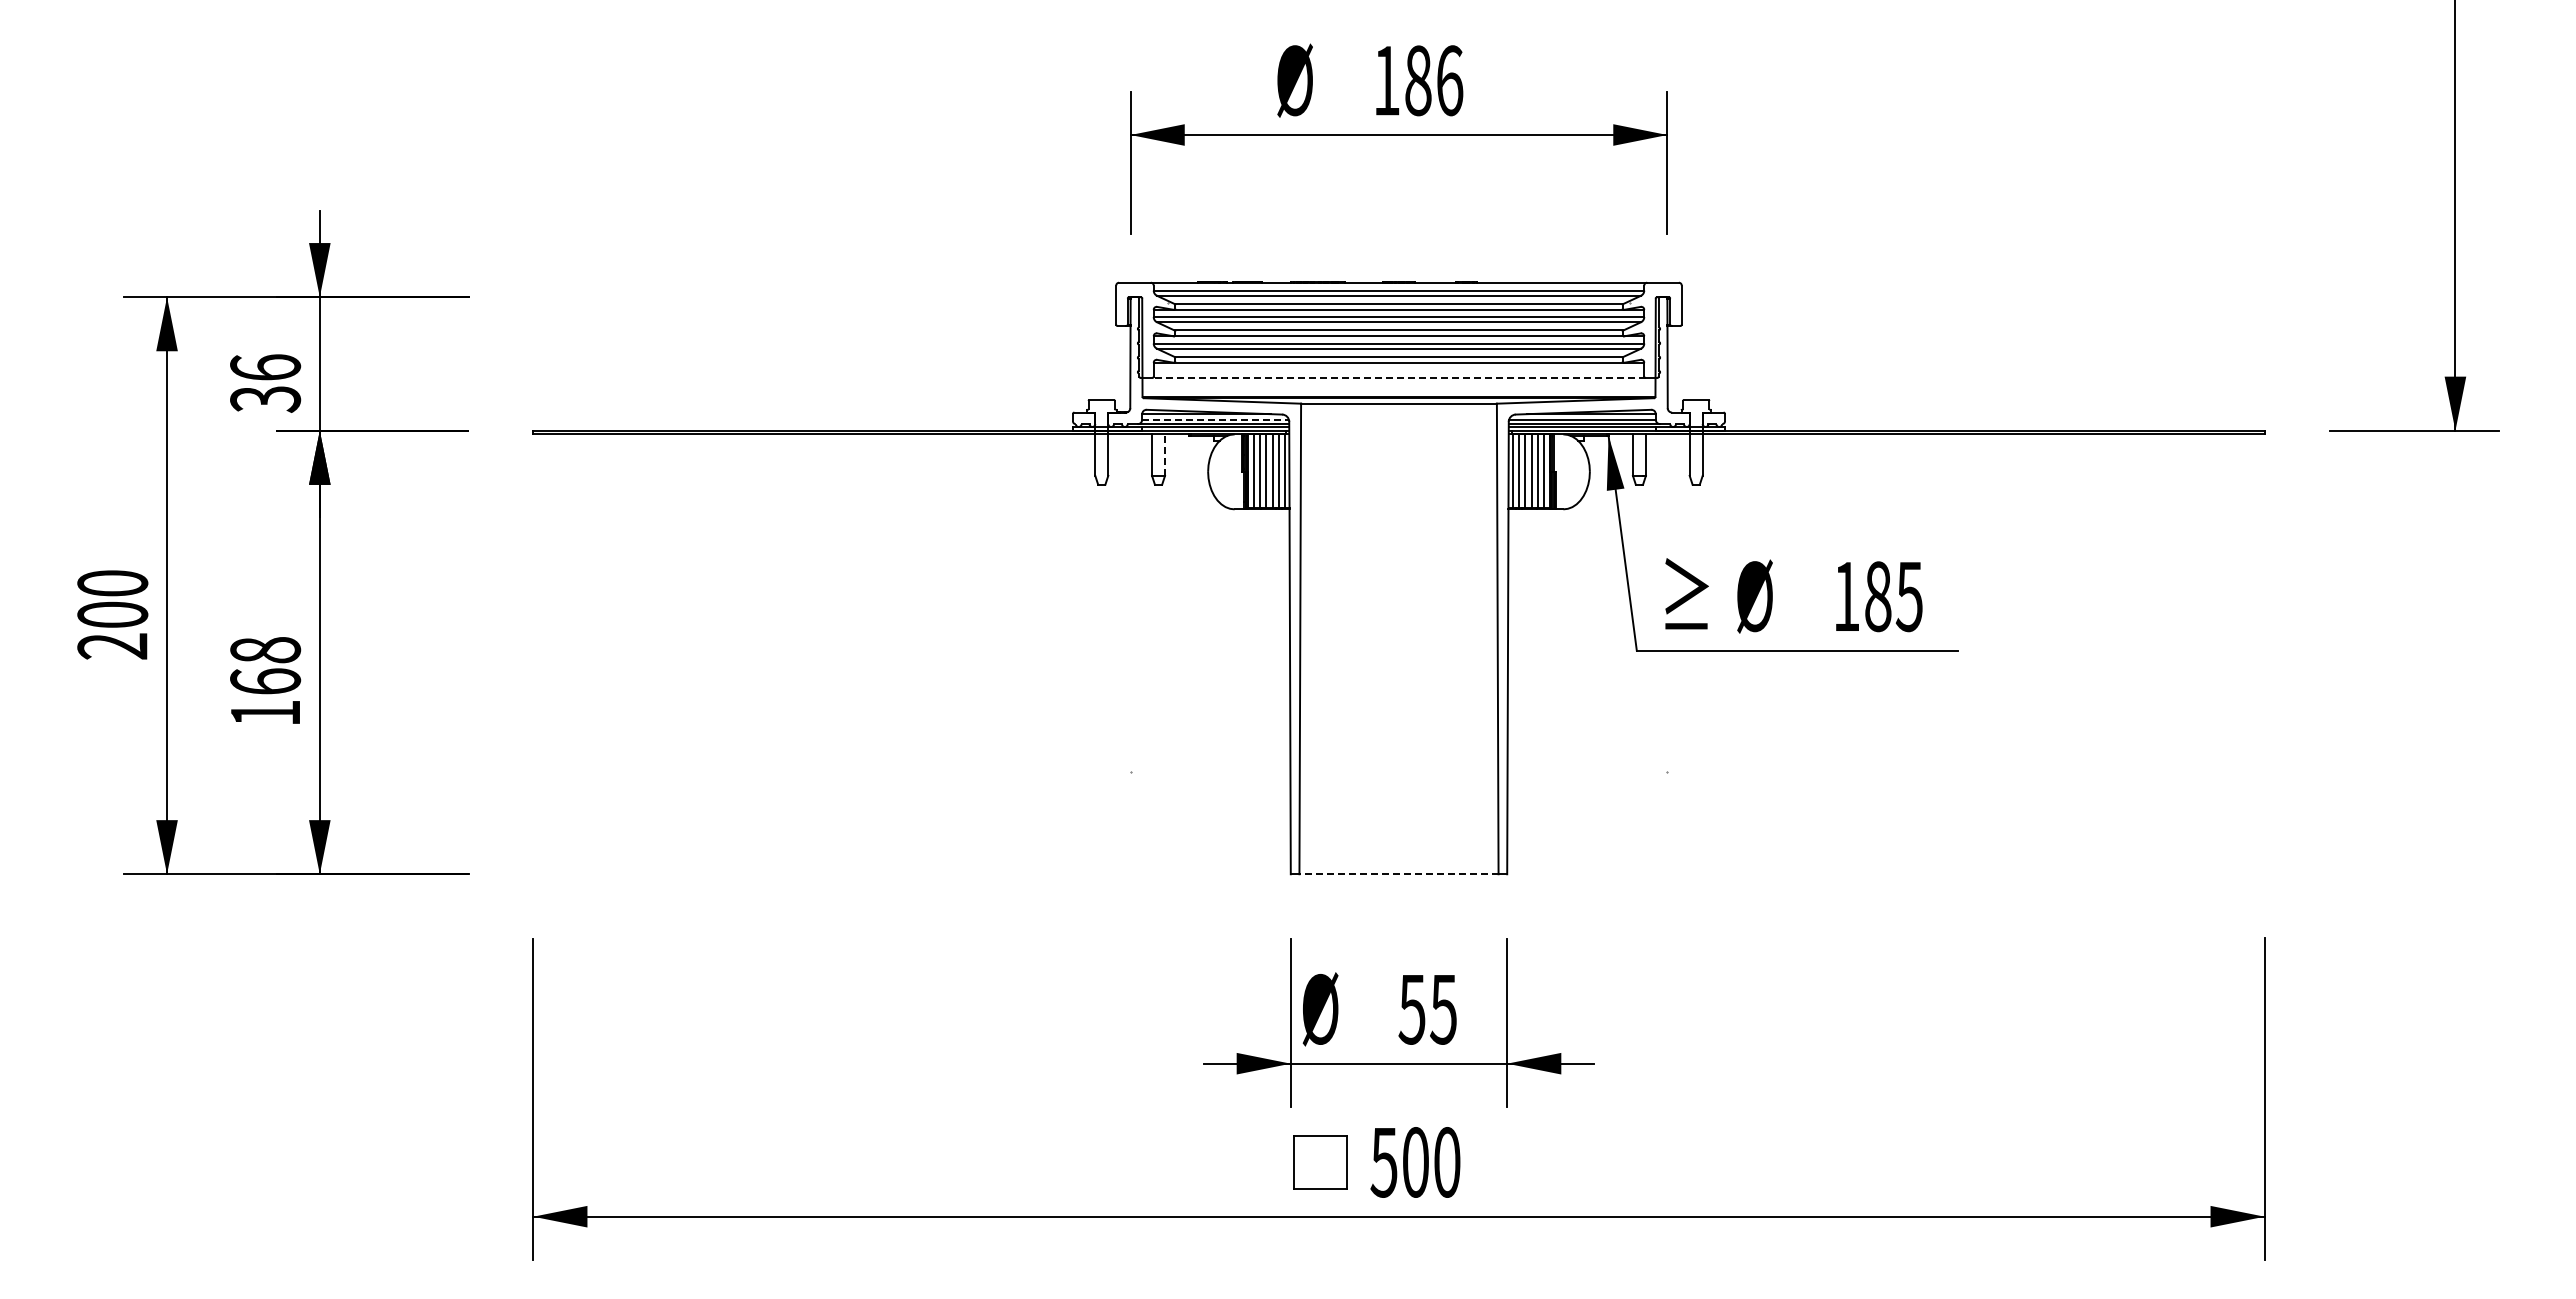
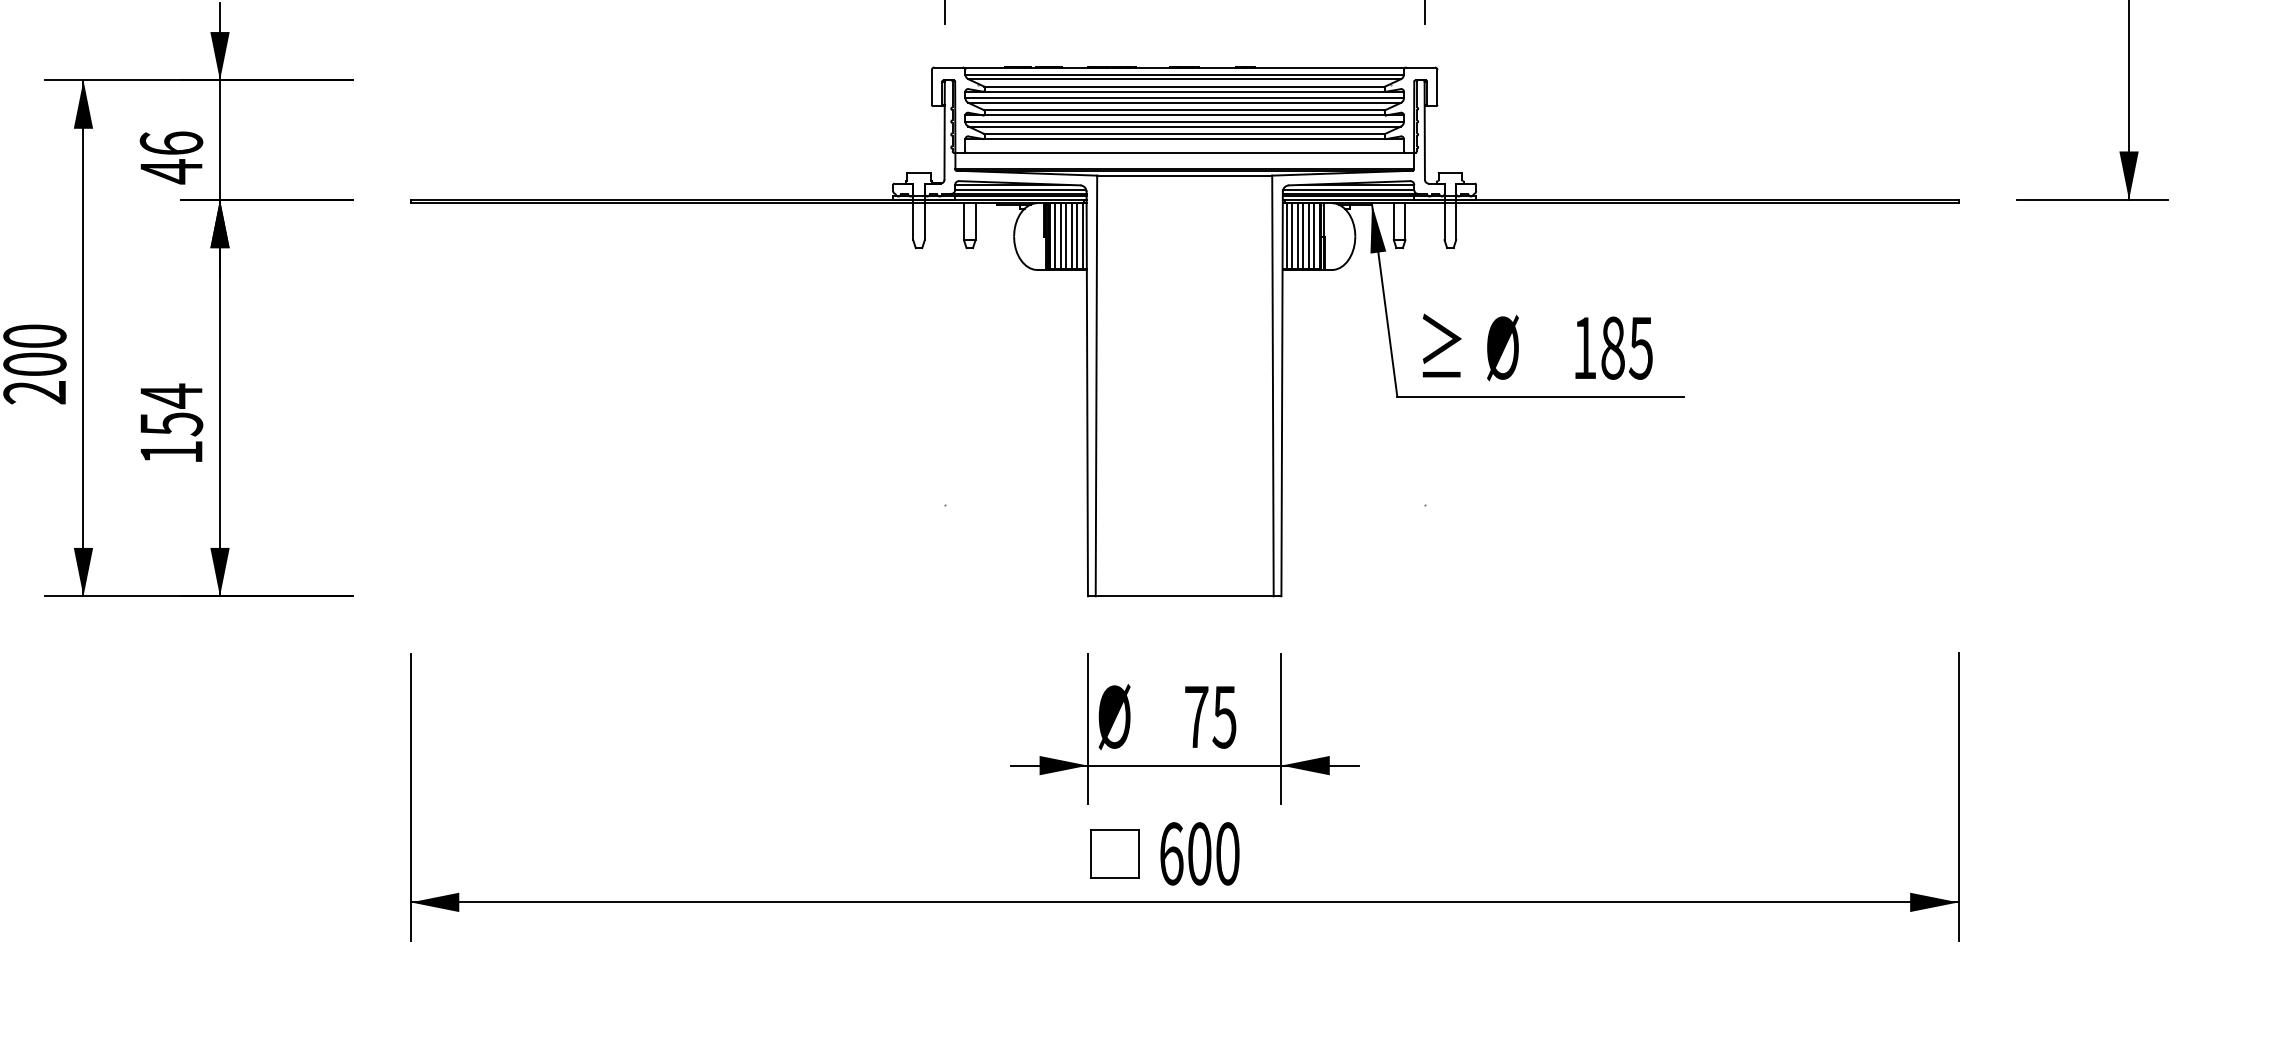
line: (1399, 377) -> (1185, 152), dashed -> solid
text: (265, 399) -> (171, 171), 36 -> 46
line: (1216, 419) -> (1021, 189), dashed -> solid
line: (1165, 455) -> (975, 221), dashed -> solid
text: (265, 665) -> (171, 409), 168 -> 154
line: (1399, 874) -> (1185, 596), dashed -> solid
text: (1411, 1009) -> (1195, 717), 55 -> 75
text: (1383, 1162) -> (1170, 853), 500 -> 600

